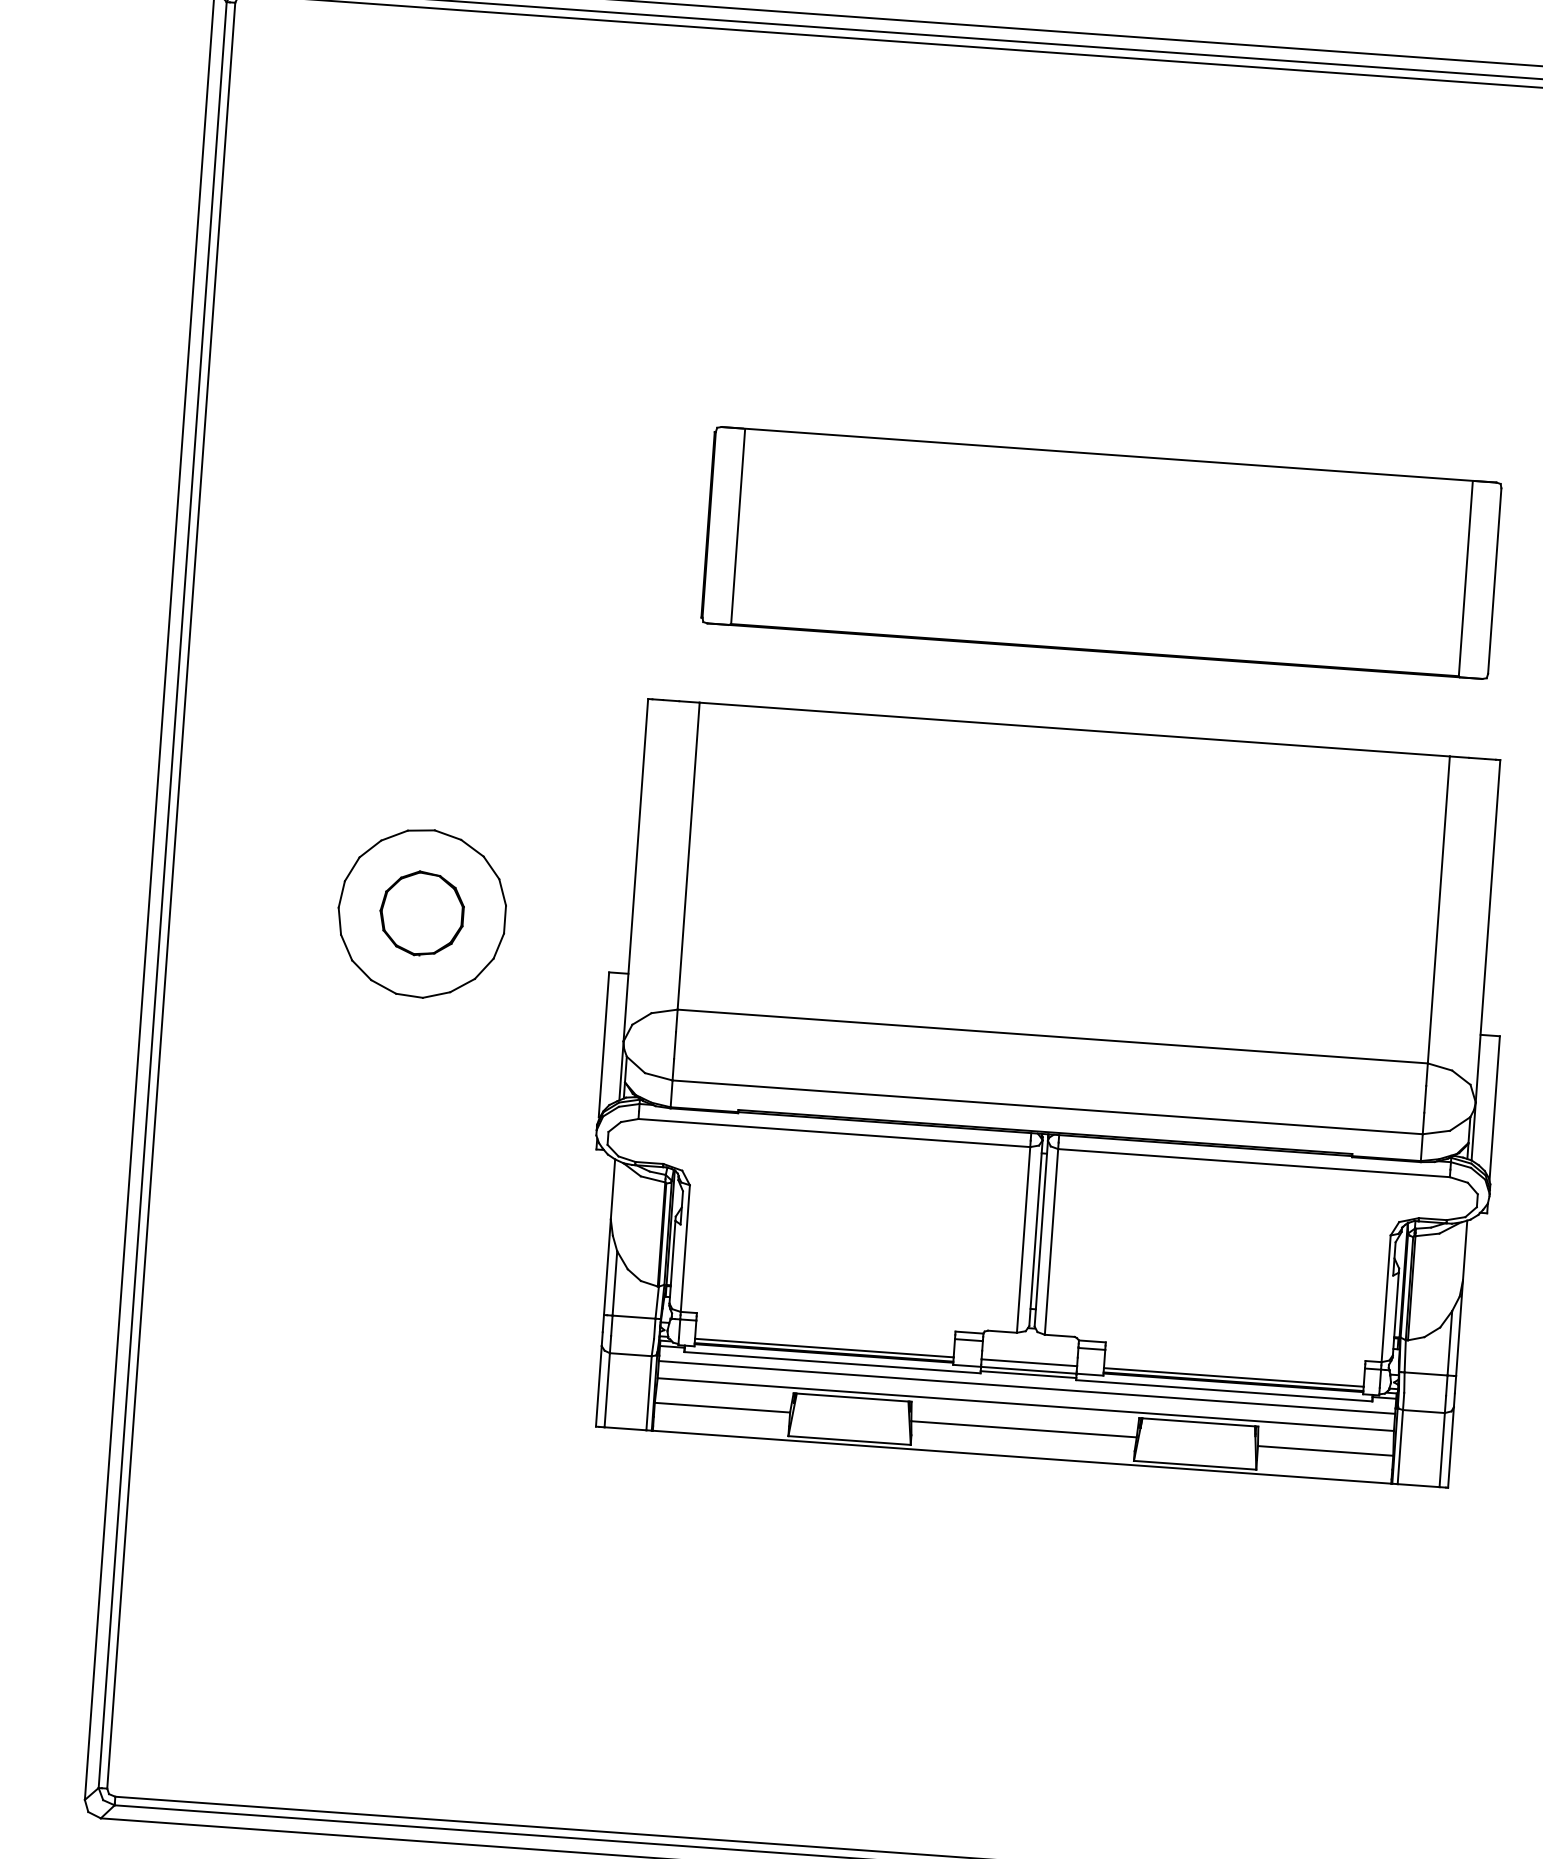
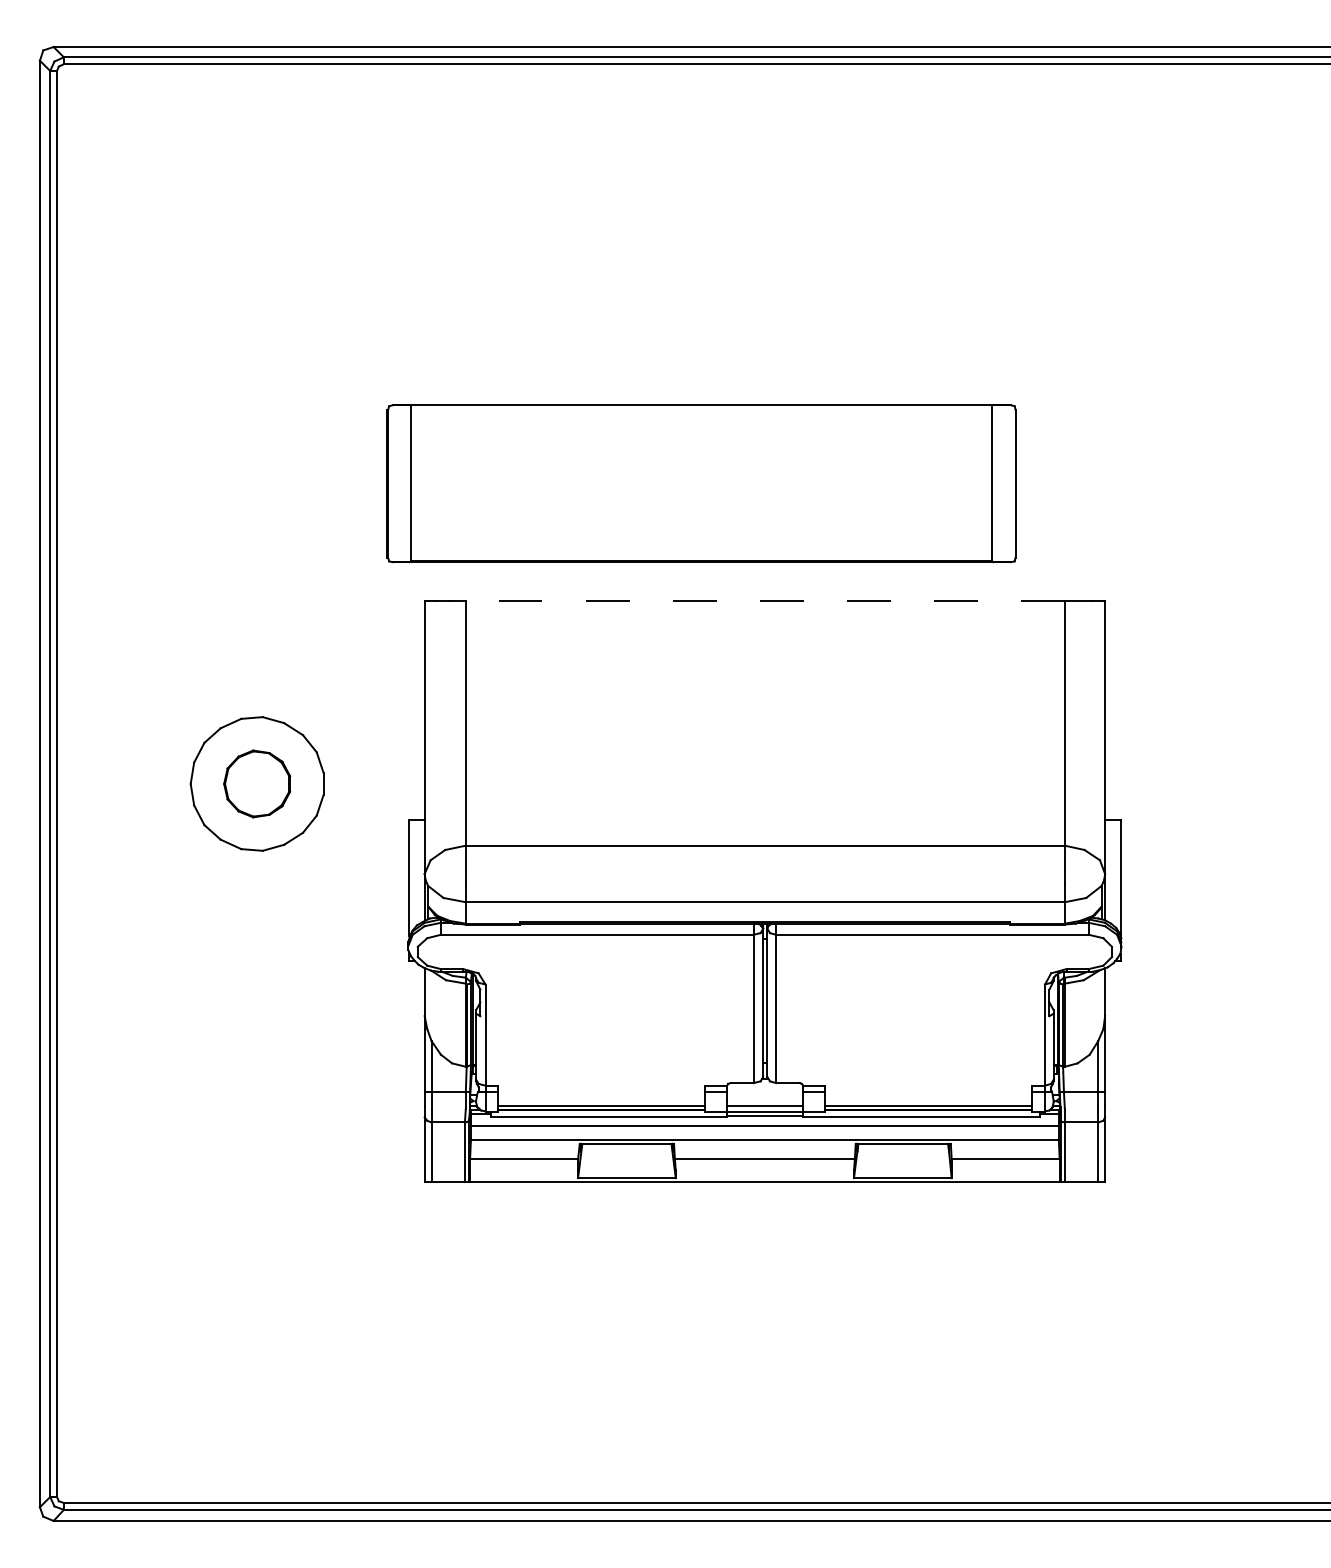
part: (1101, 552) -> (701, 483), moved
line: (1074, 729) -> (765, 600), solid -> dashed

